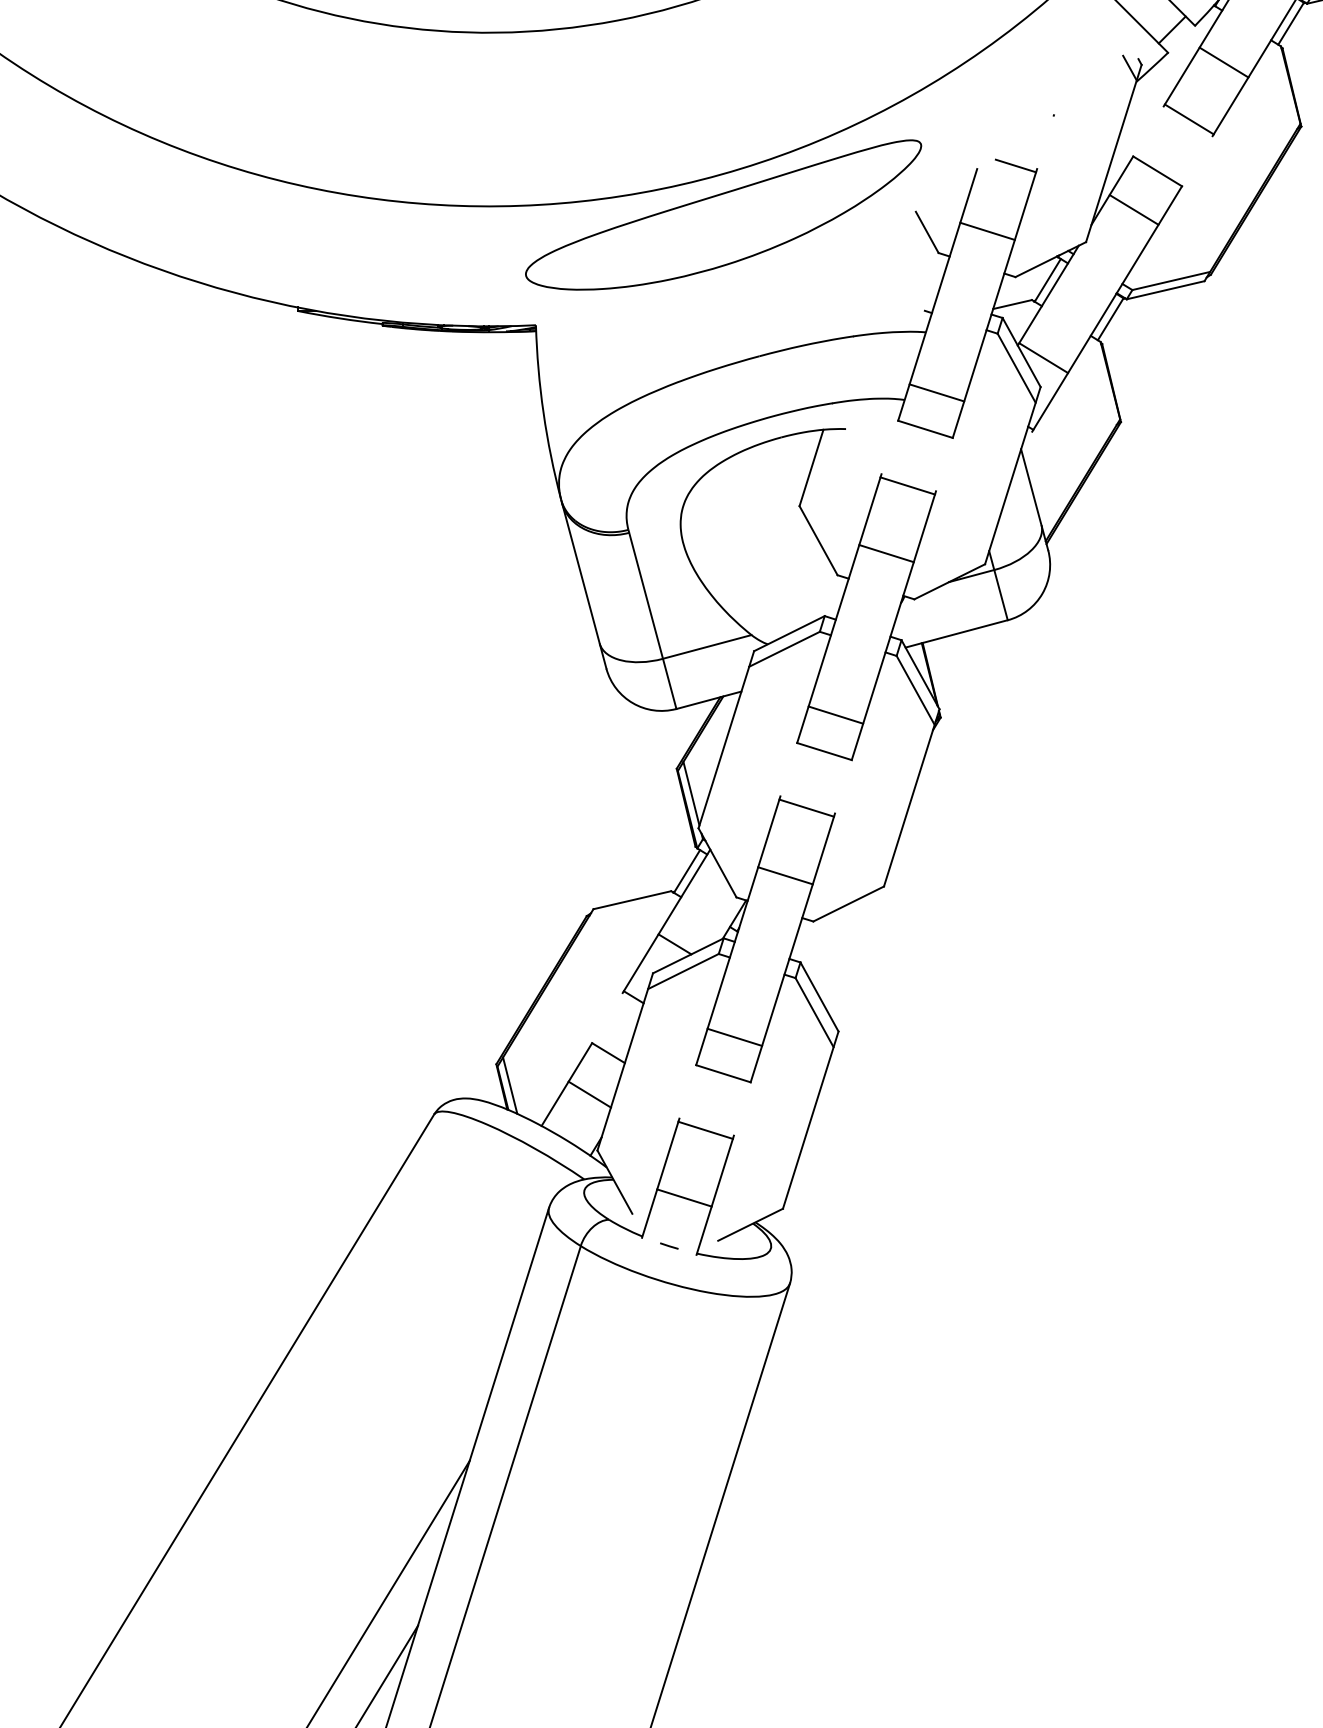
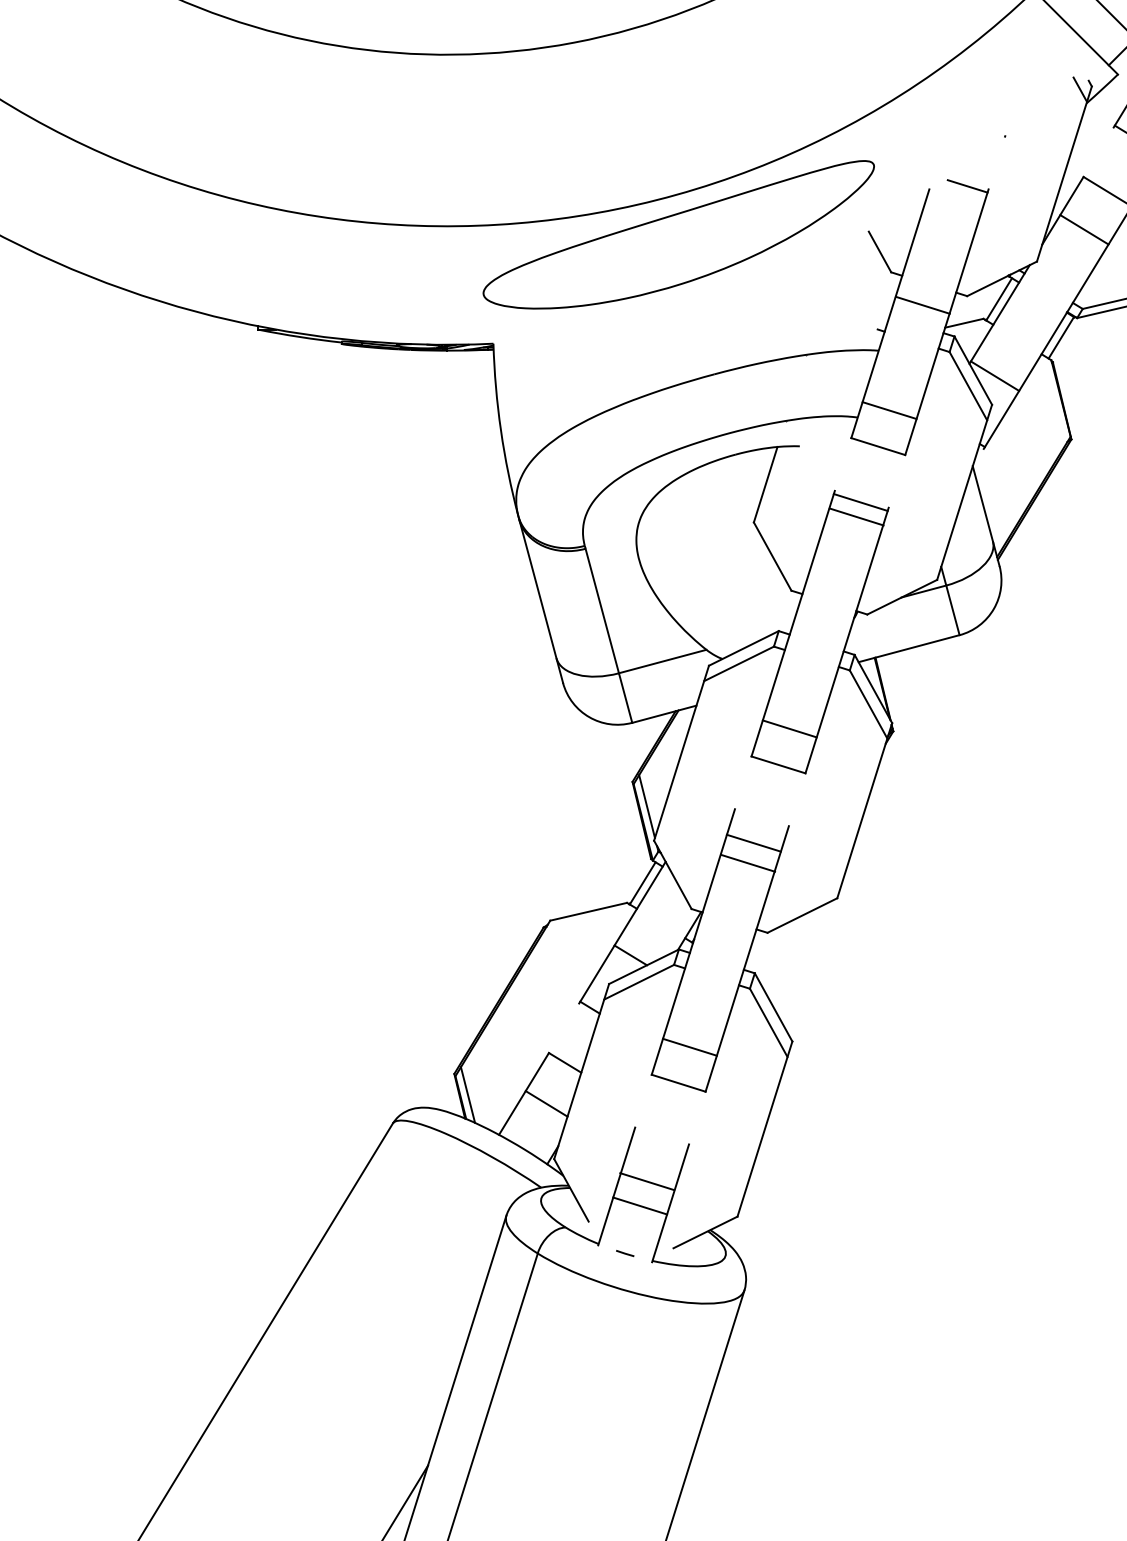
line: (987, 230) -> (922, 304), moved
line: (886, 553) -> (856, 516), moved
line: (806, 807) -> (747, 862), moved
line: (785, 875) -> (753, 842), moved
line: (705, 1129) -> (647, 1180), moved

